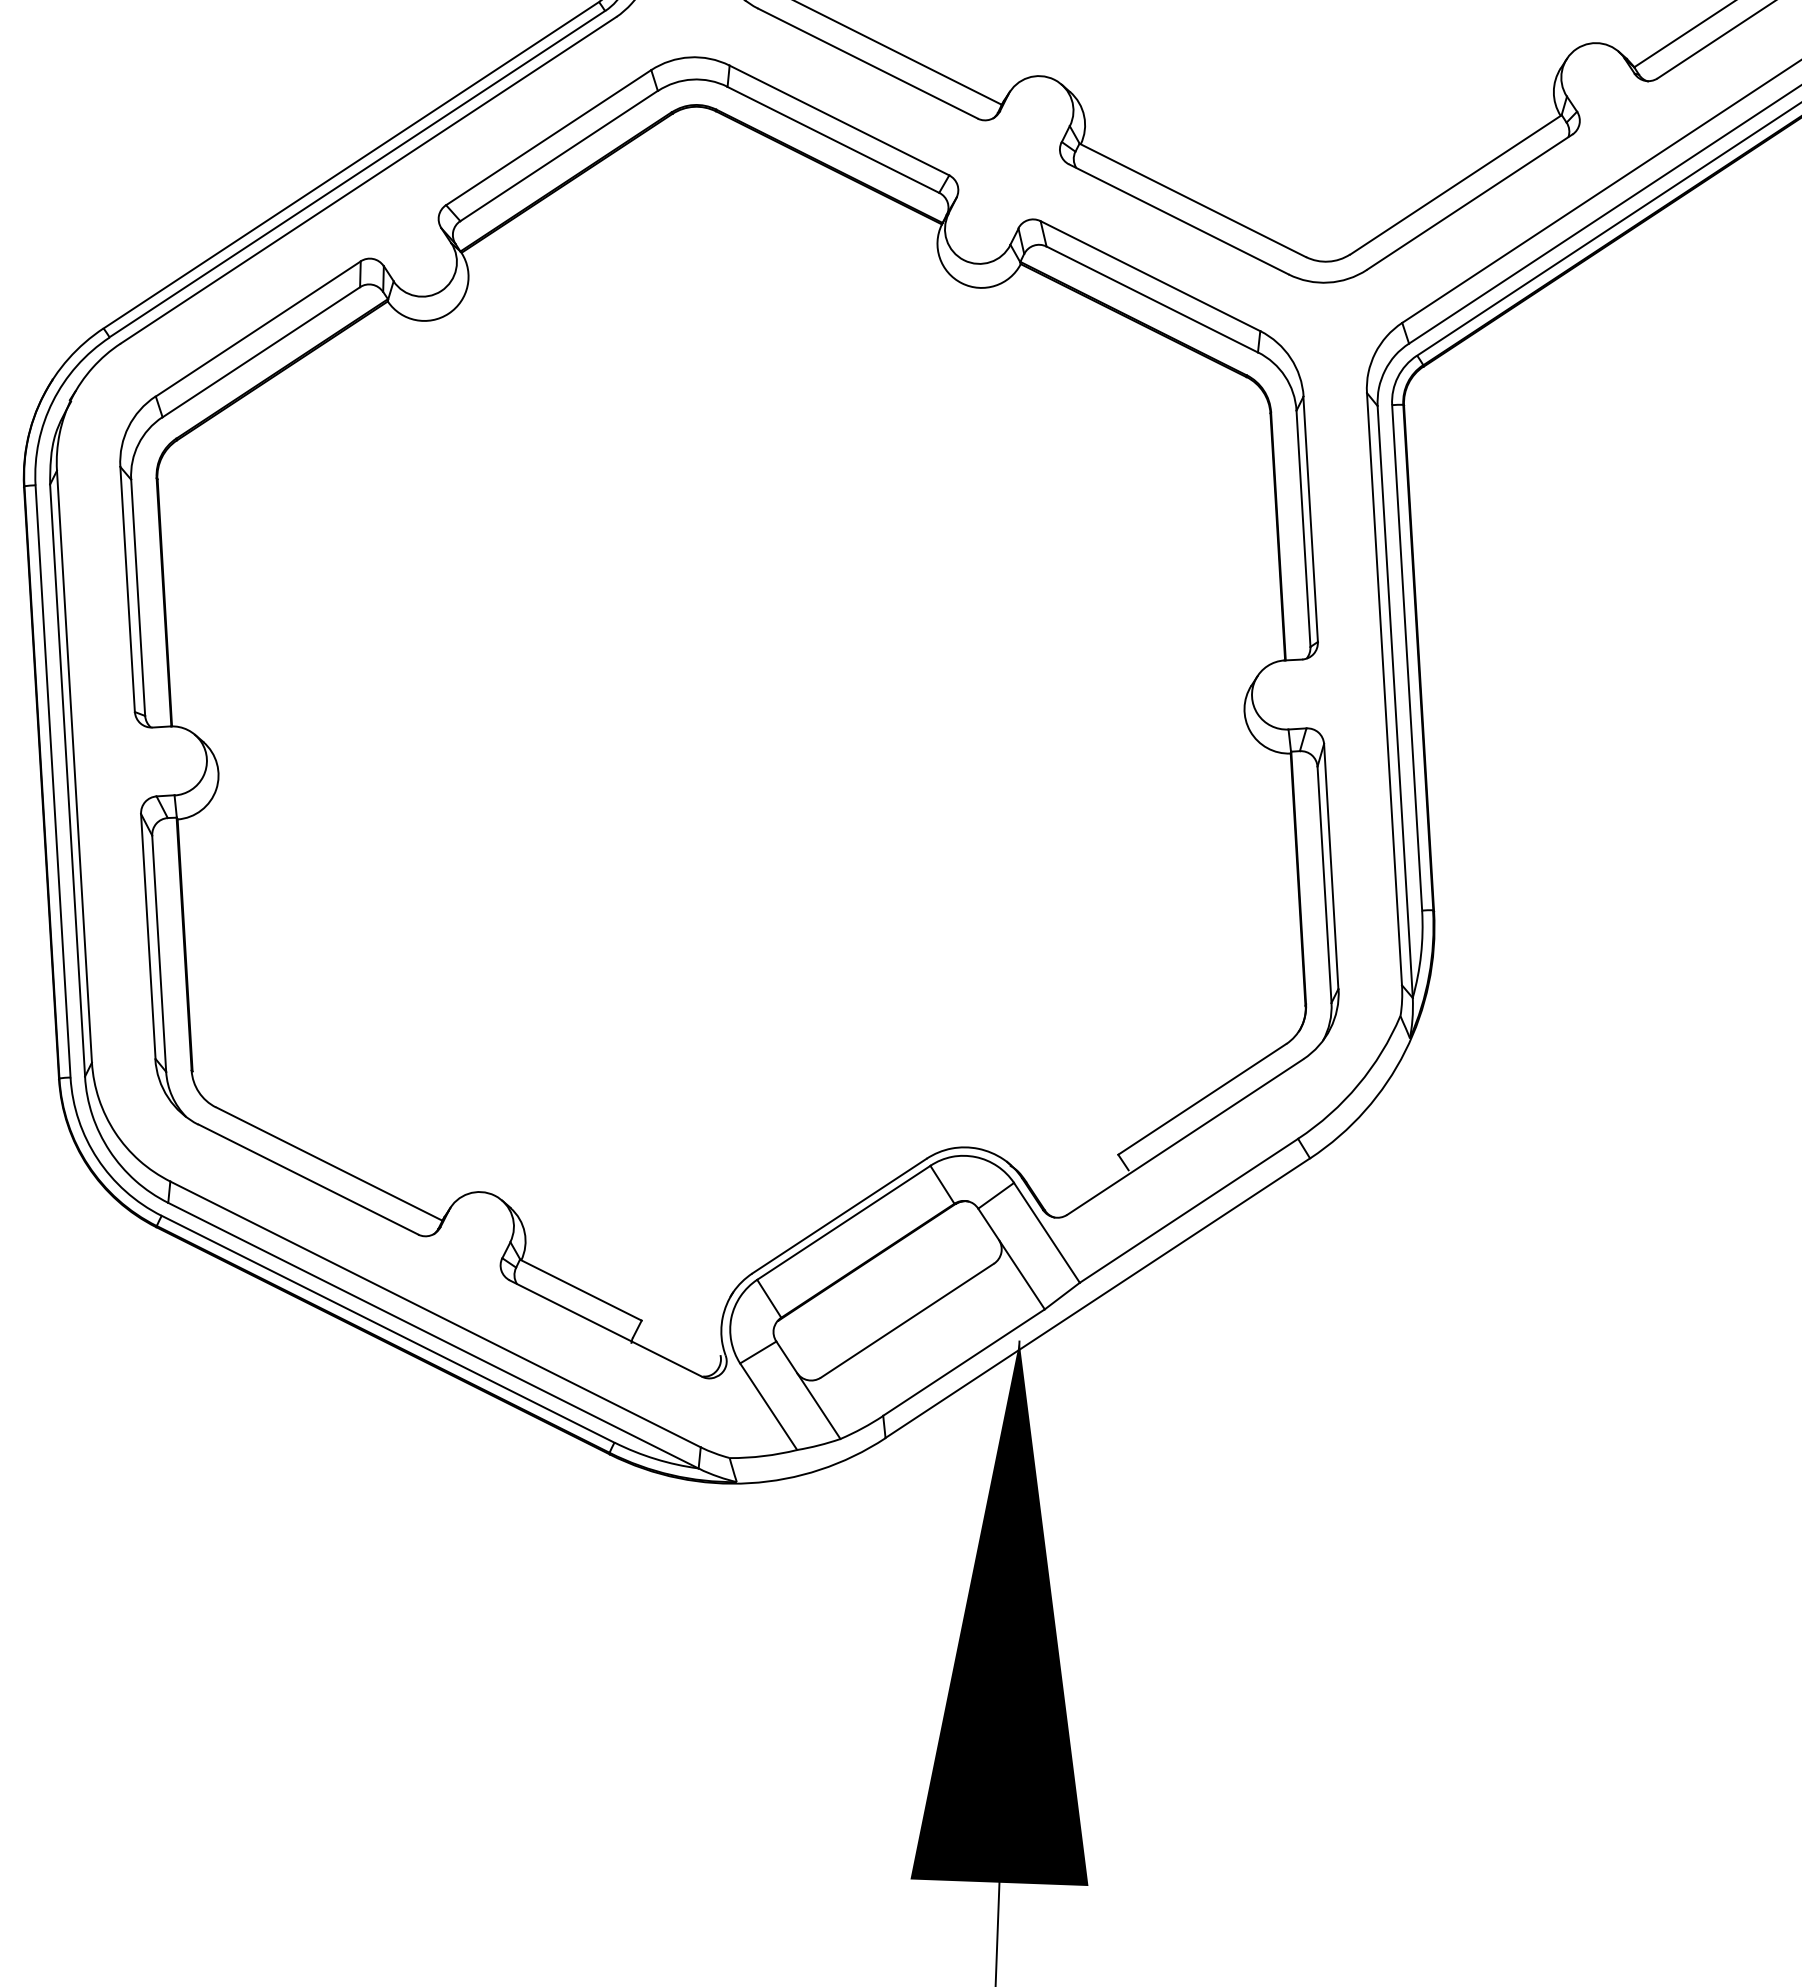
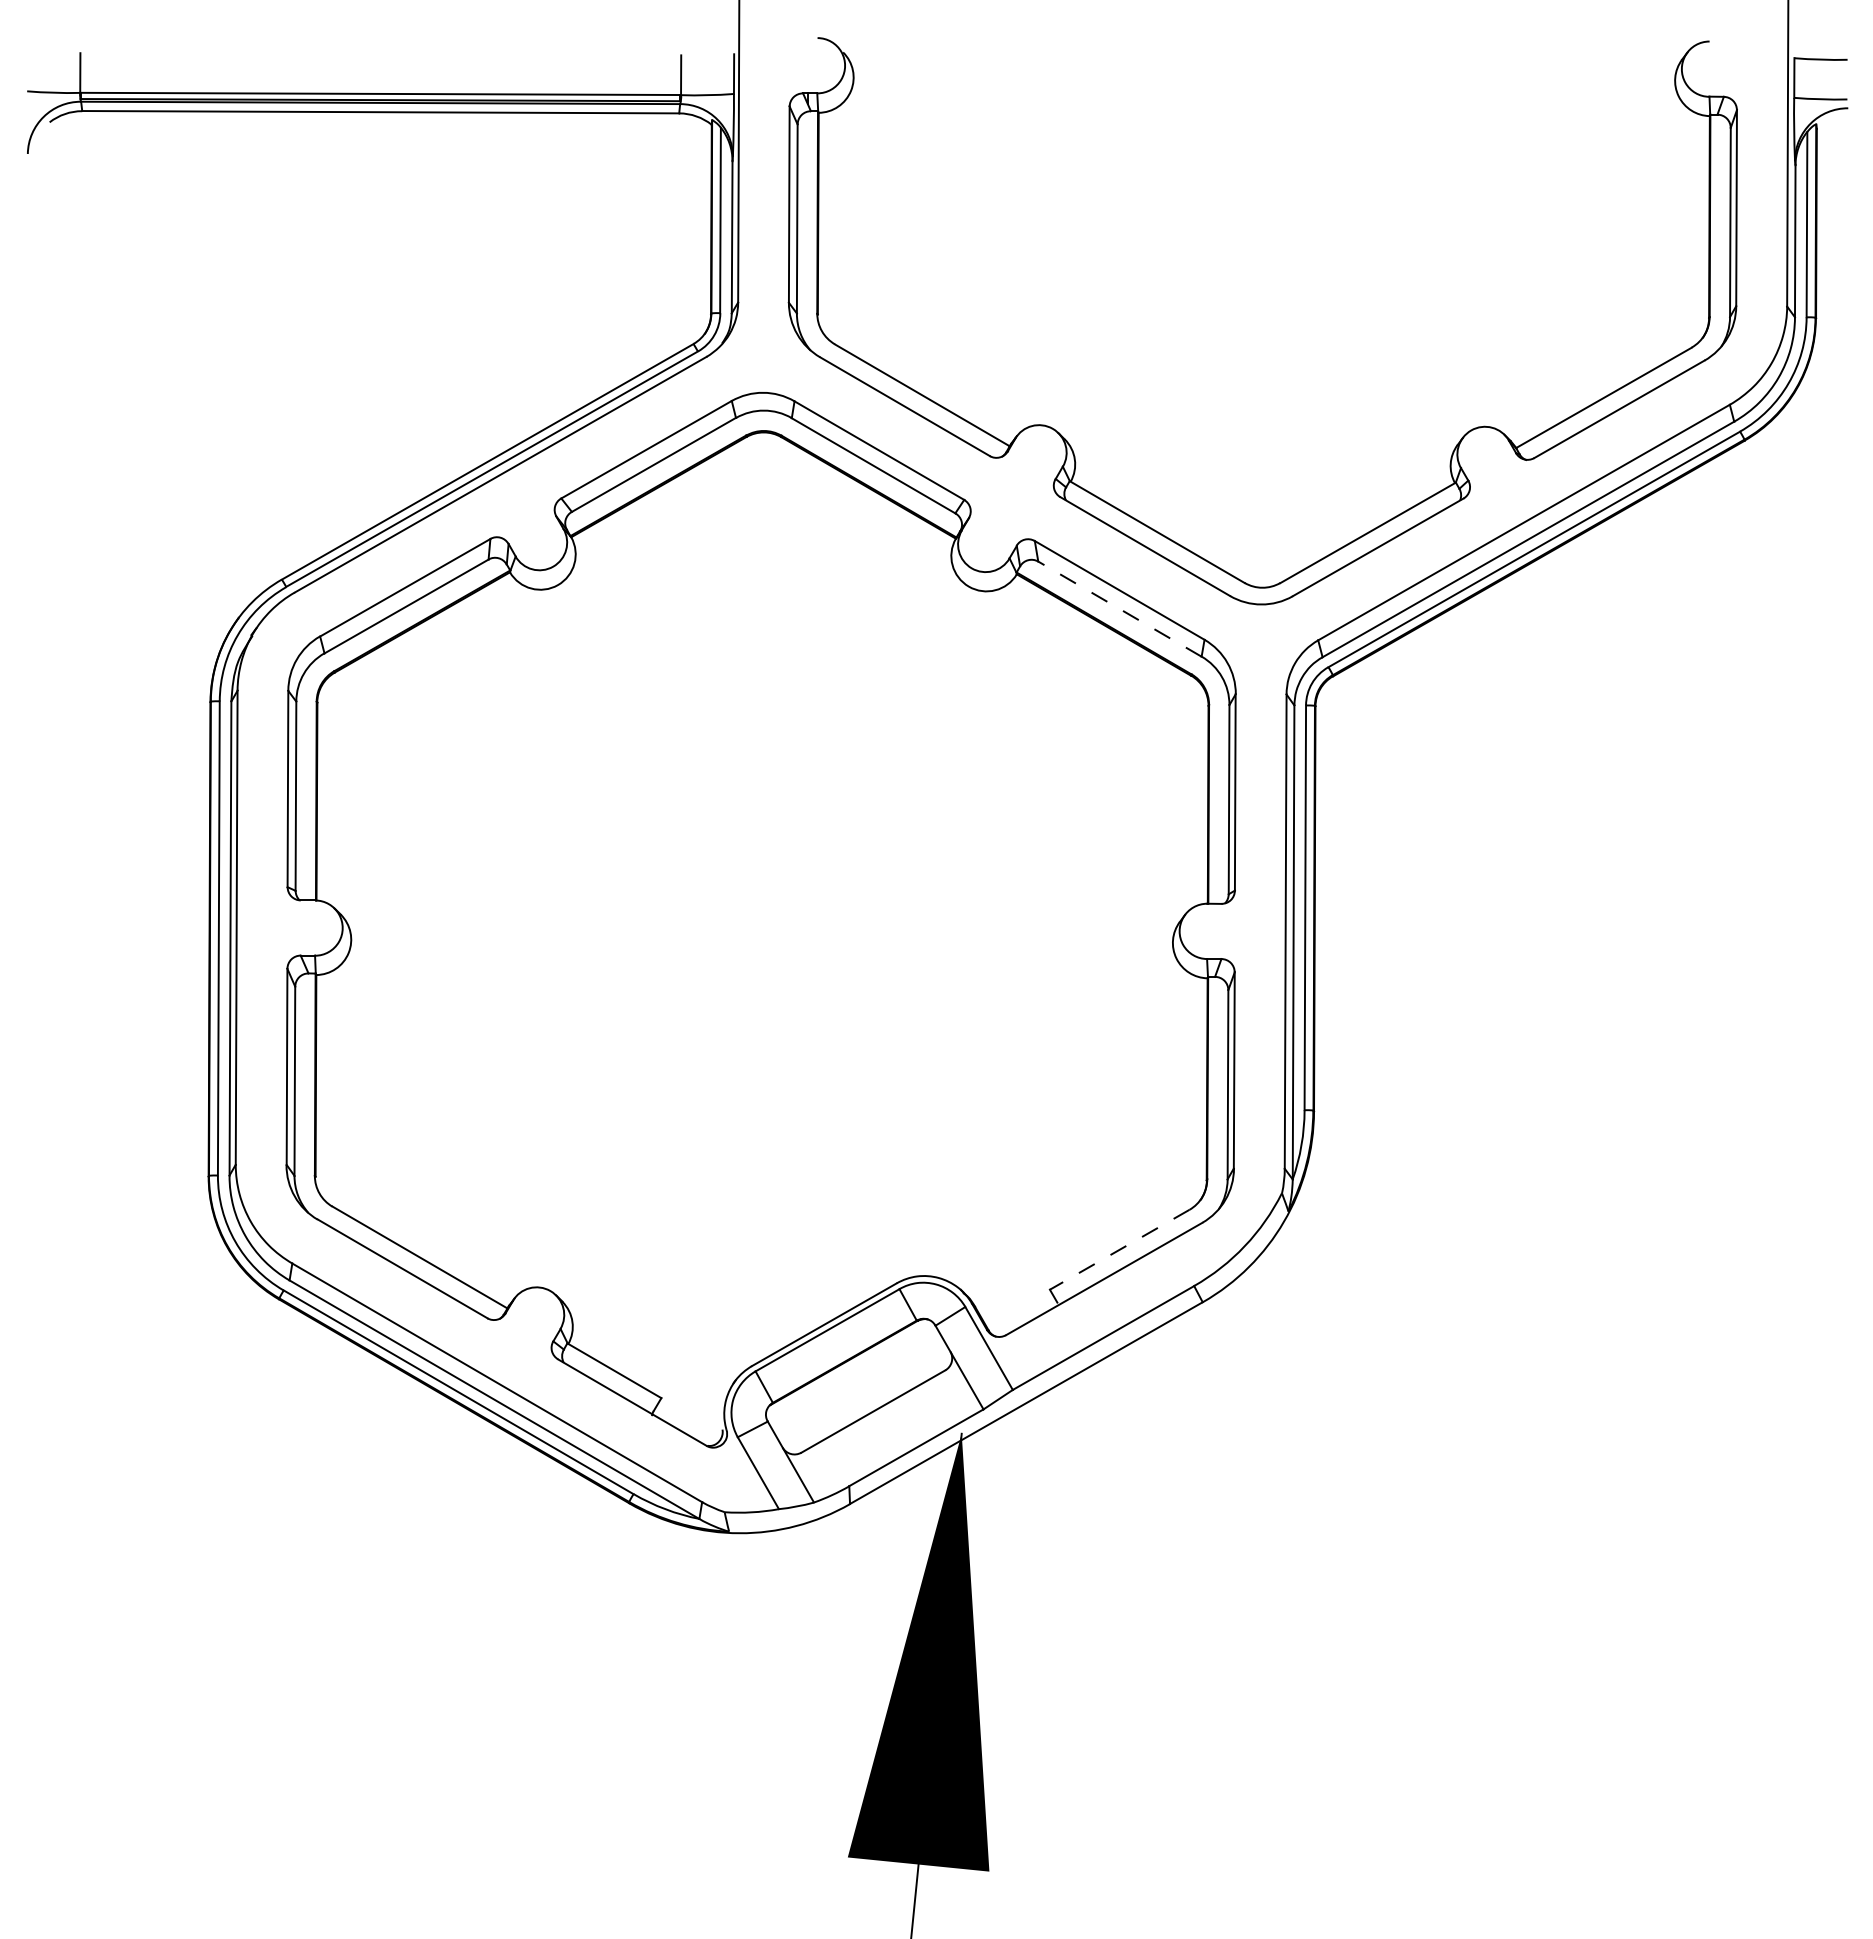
line: (1151, 299) -> (1119, 609), solid -> dashed
line: (1202, 1100) -> (1119, 1250), solid -> dashed

